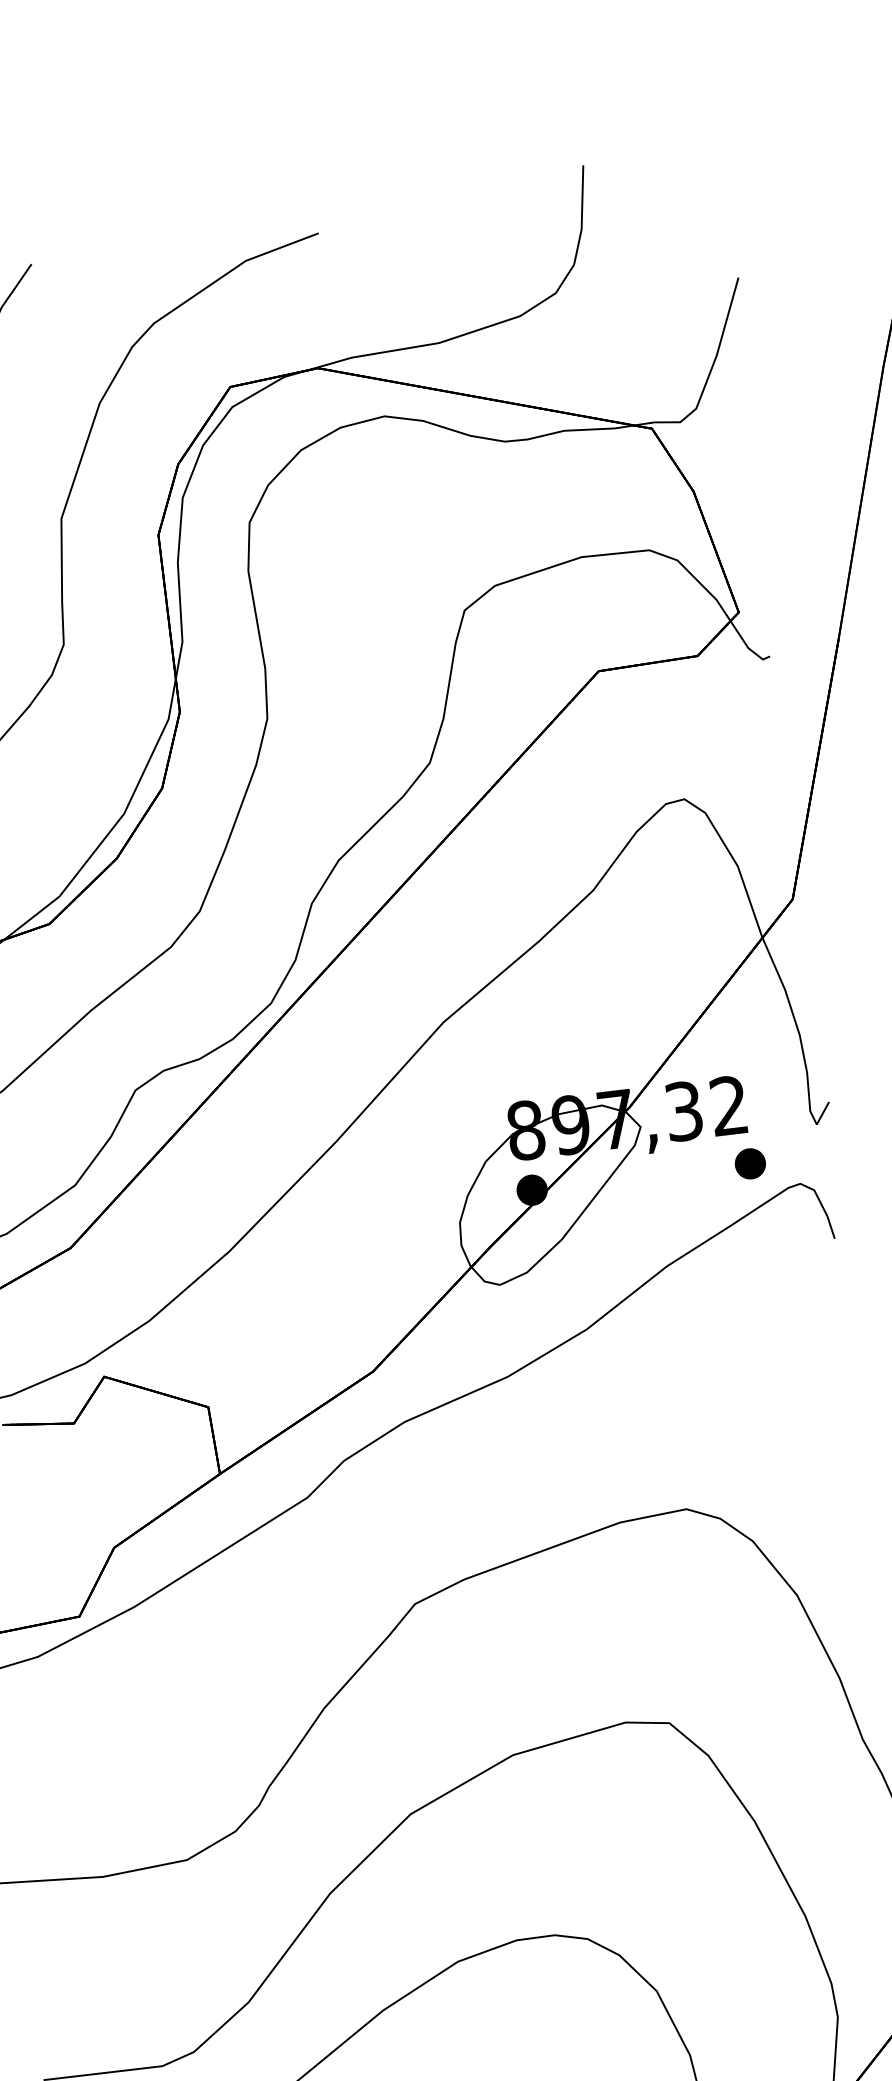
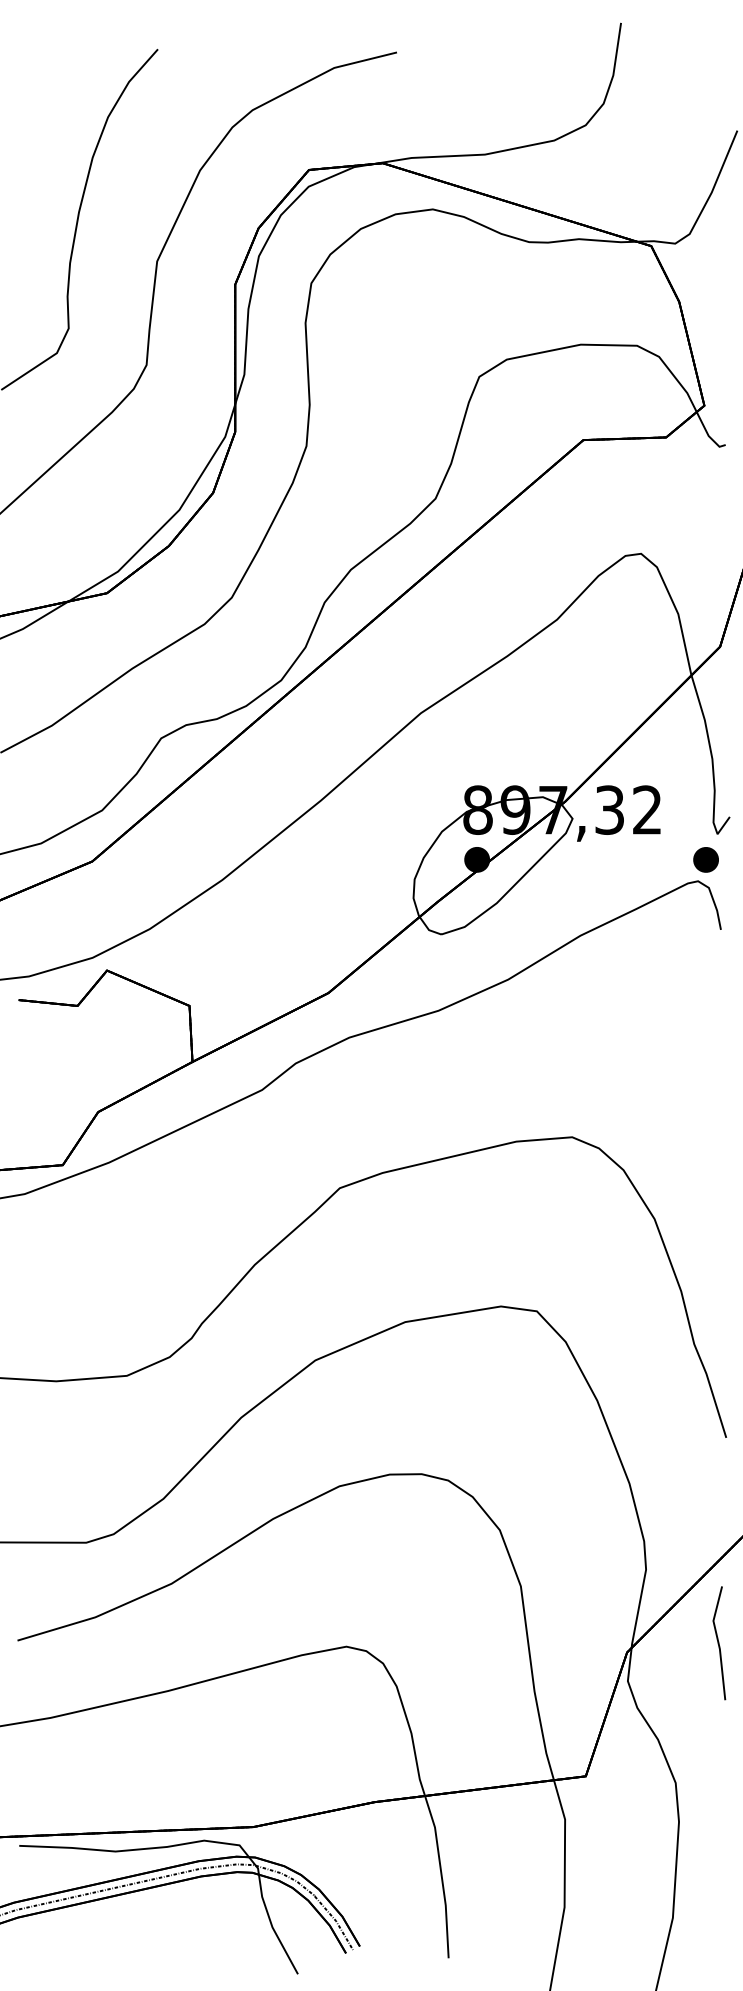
part: (749, 1163) -> (705, 859), moved

